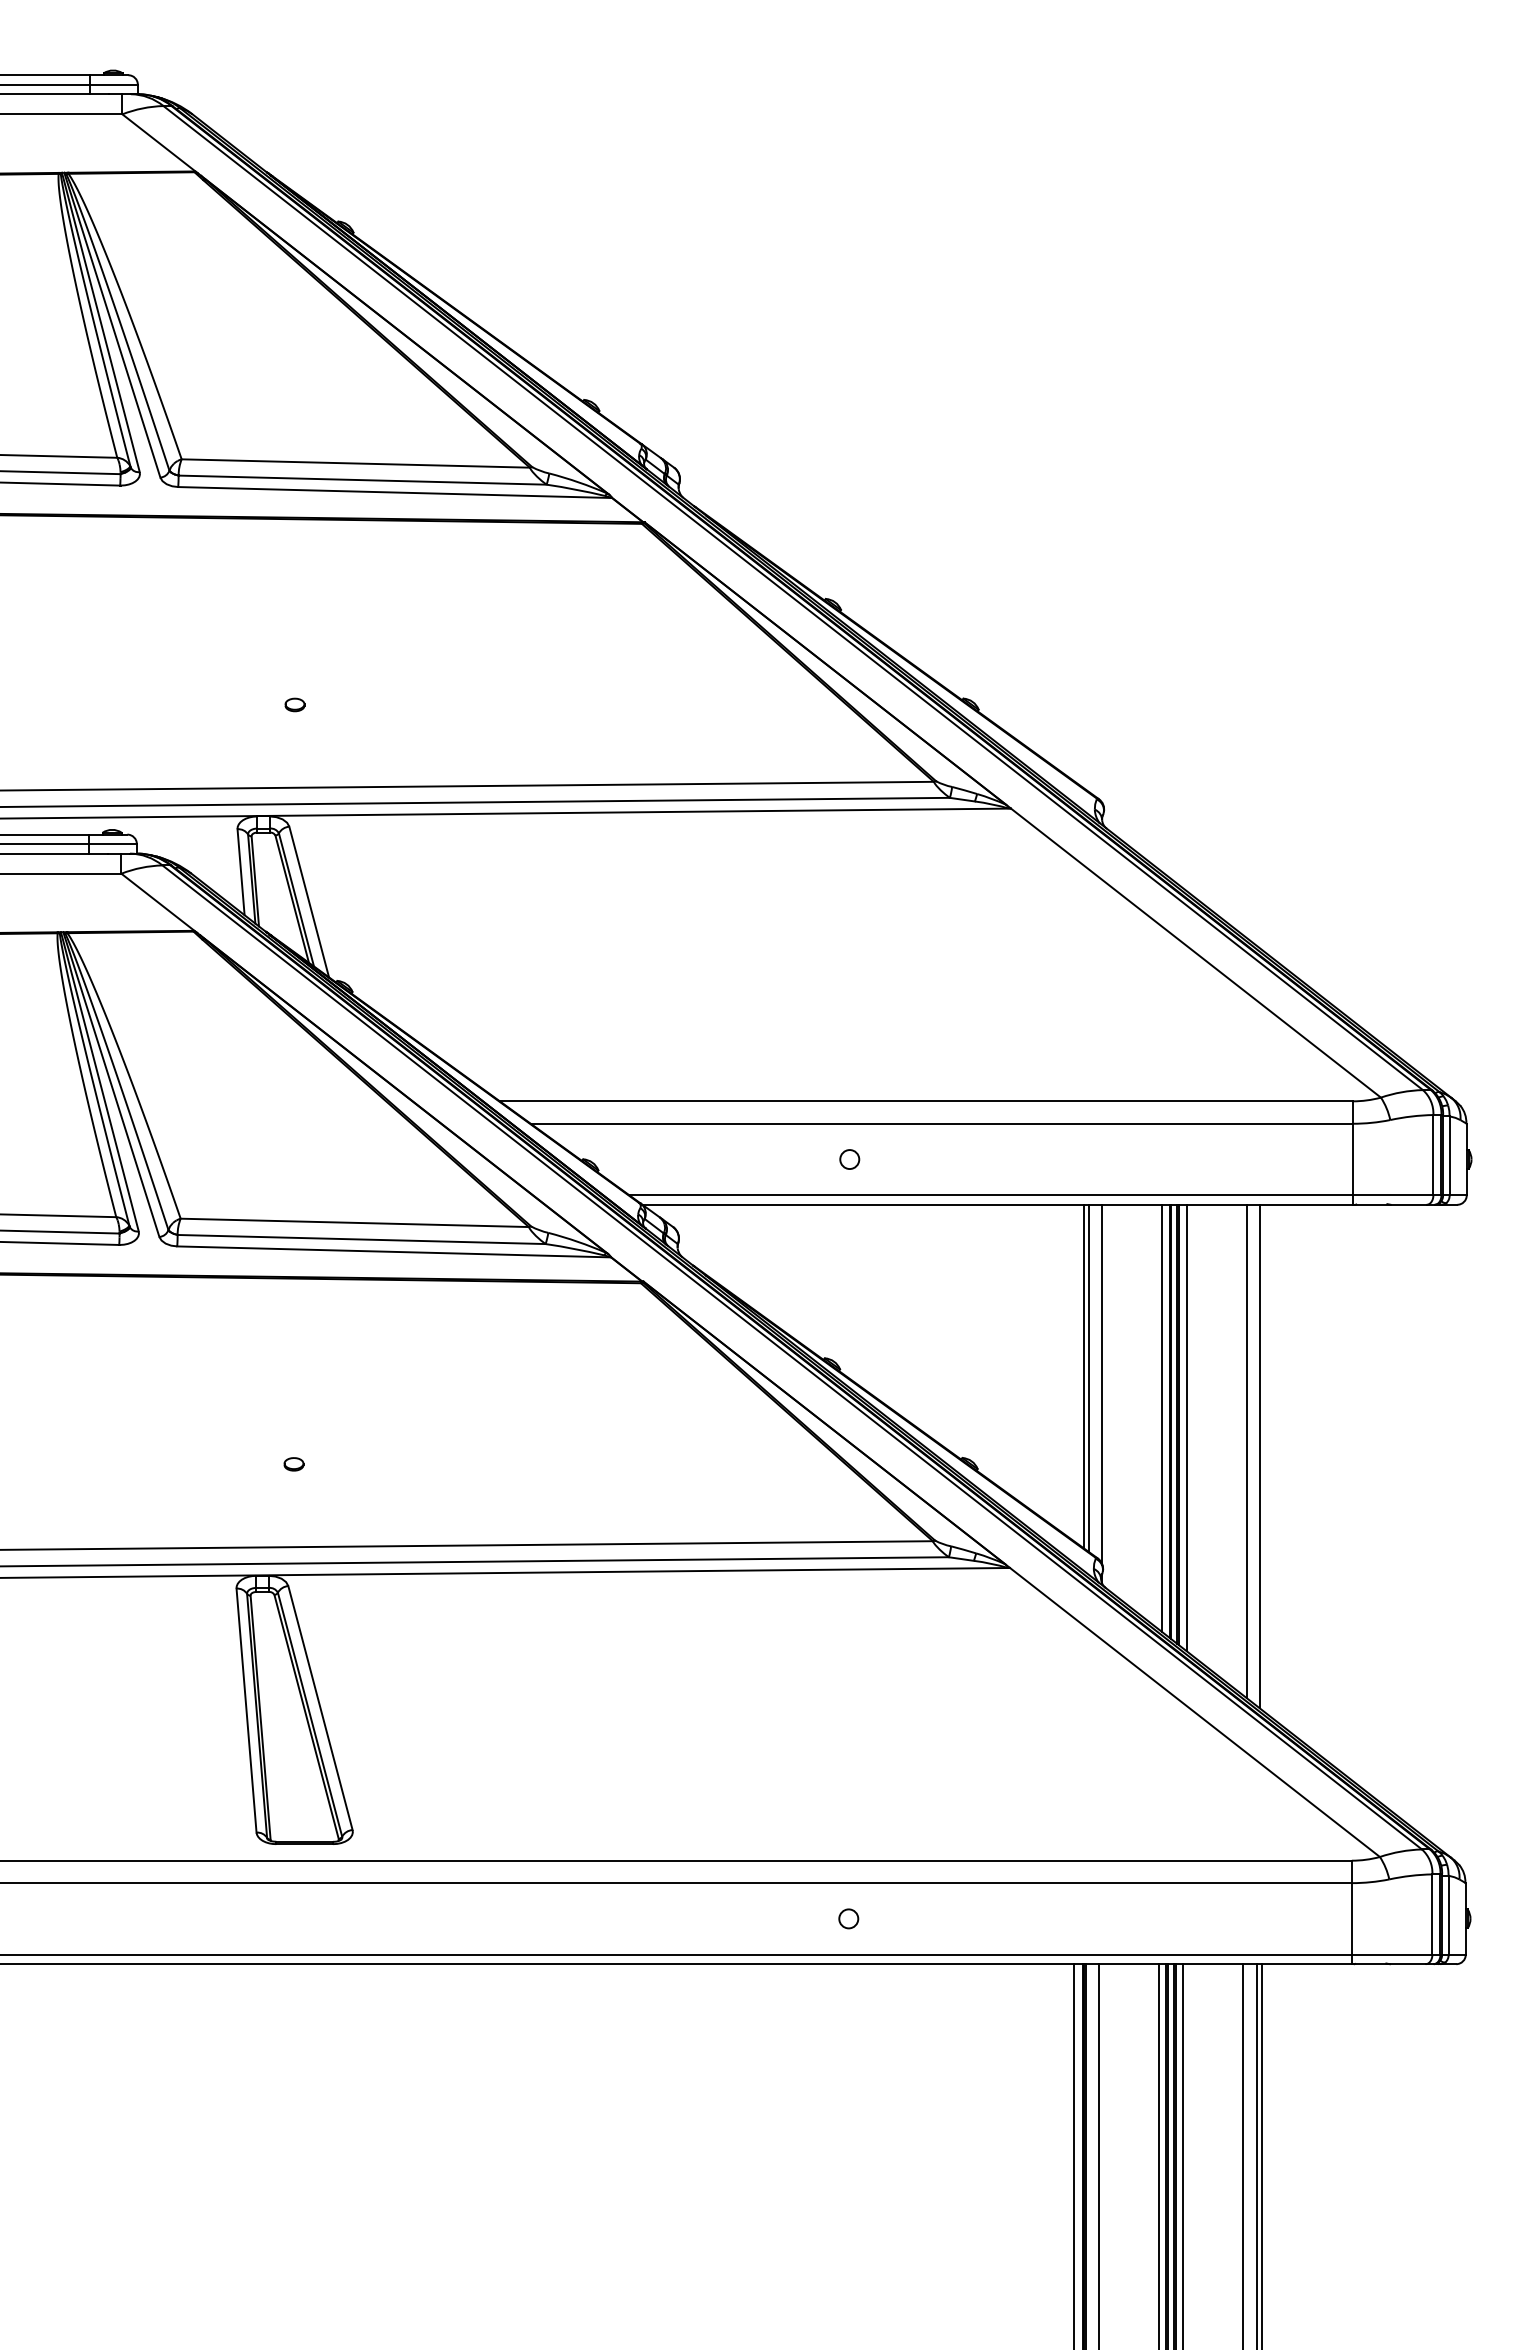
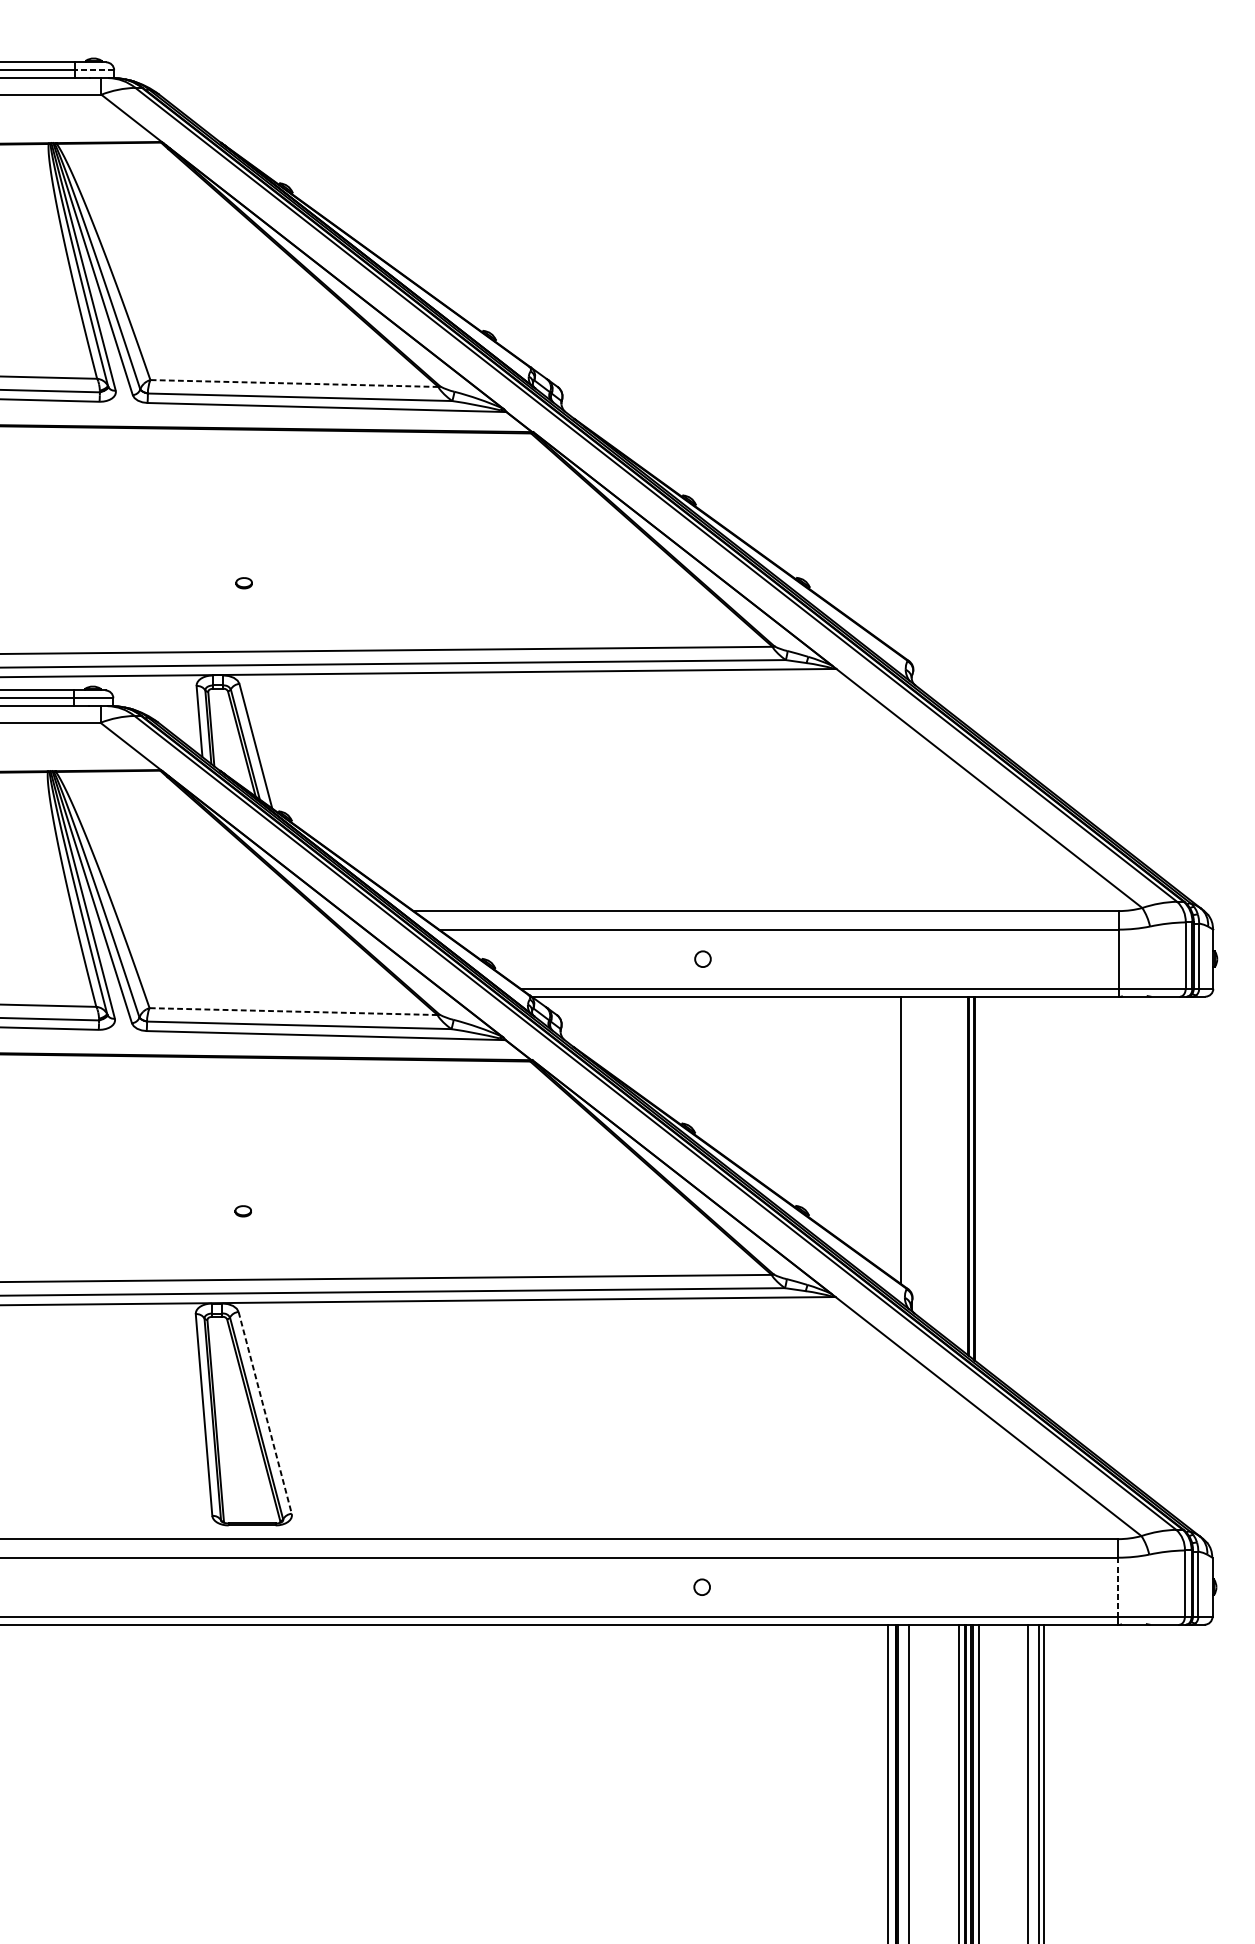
line: (114, 84) -> (94, 70), solid -> dashed
line: (355, 463) -> (294, 383), solid -> dashed
line: (354, 1222) -> (293, 1011), solid -> dashed
line: (1083, 1376) -> (896, 1138), removed
line: (1102, 1384) -> (912, 1145), removed
line: (1162, 1418) -> (961, 1173), removed
line: (1186, 1427) -> (981, 1180), removed
line: (1246, 1450) -> (1031, 1199), removed
line: (1259, 1456) -> (1041, 1204), removed
line: (320, 1708) -> (265, 1413), solid -> dashed
line: (1351, 1918) -> (1117, 1586), solid -> dashed

